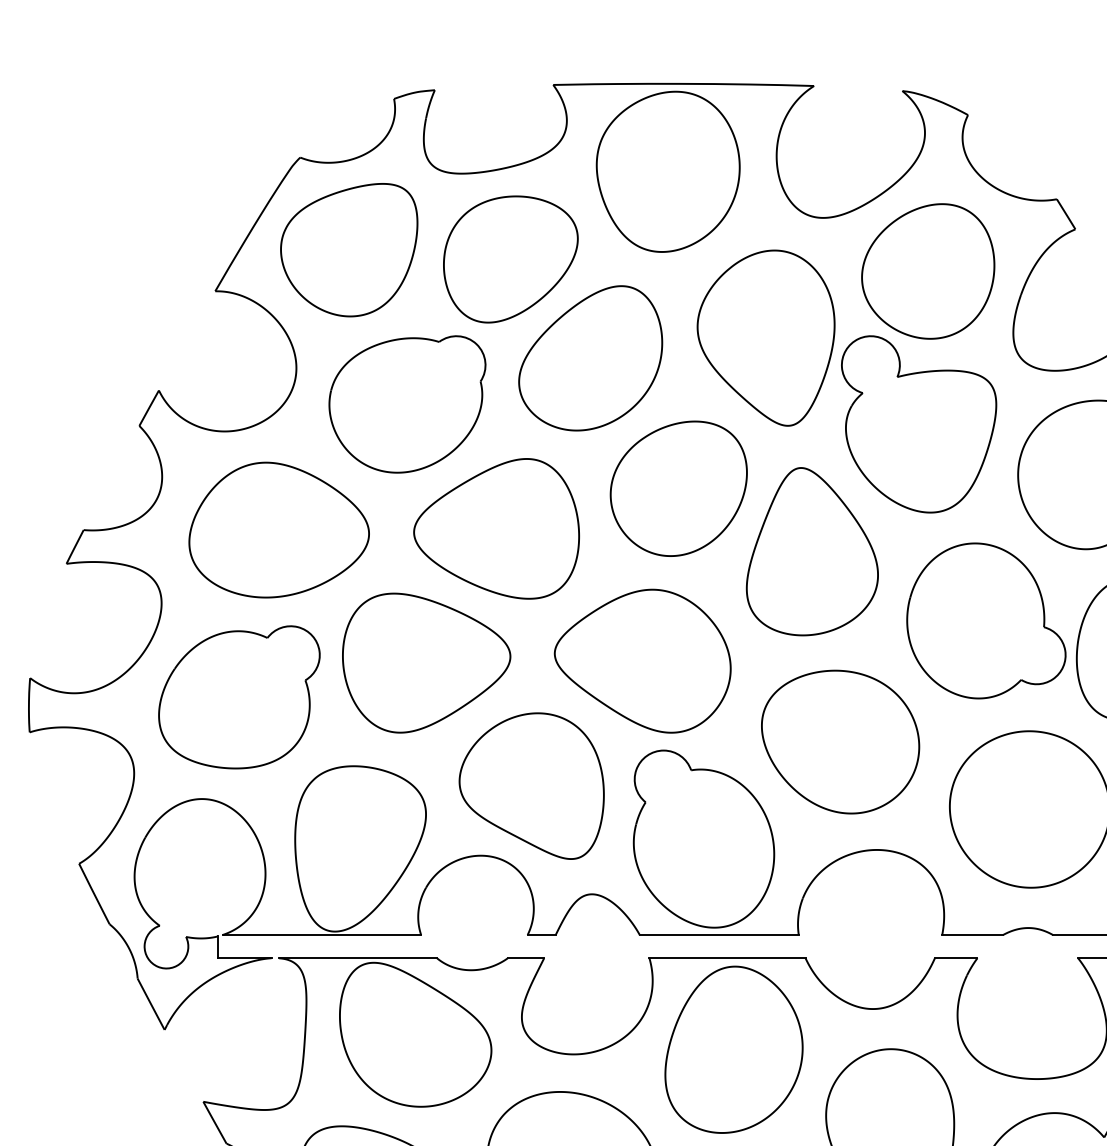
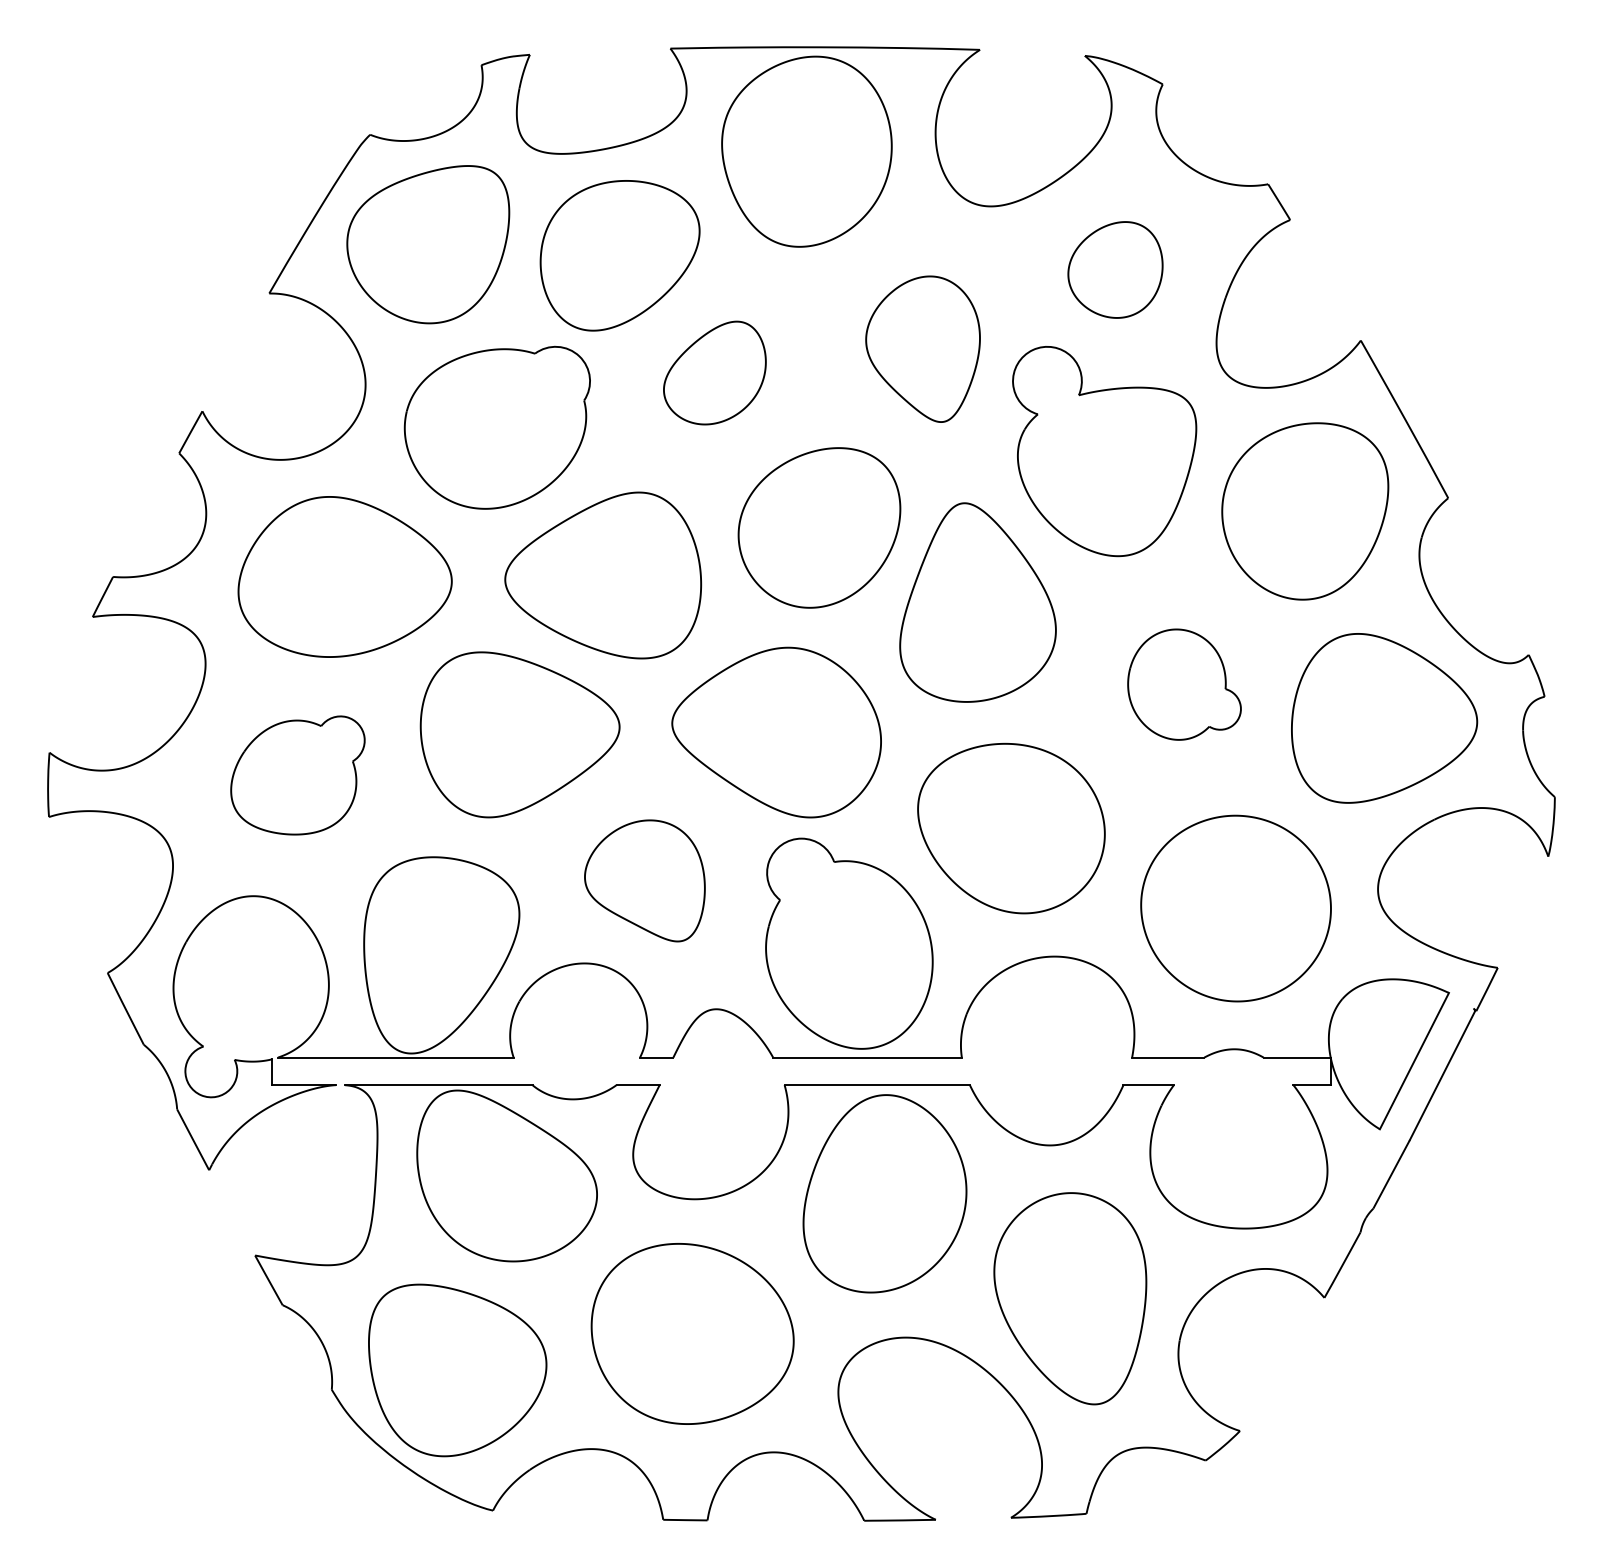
part: (928, 271) -> (1115, 269), size x0.6
part: (765, 338) -> (922, 349), size x0.7
part: (590, 357) -> (714, 372), size x0.6
part: (986, 620) -> (1184, 684), size x0.6
part: (239, 697) -> (297, 775), size x0.7
part: (531, 785) -> (644, 880), size x0.7

